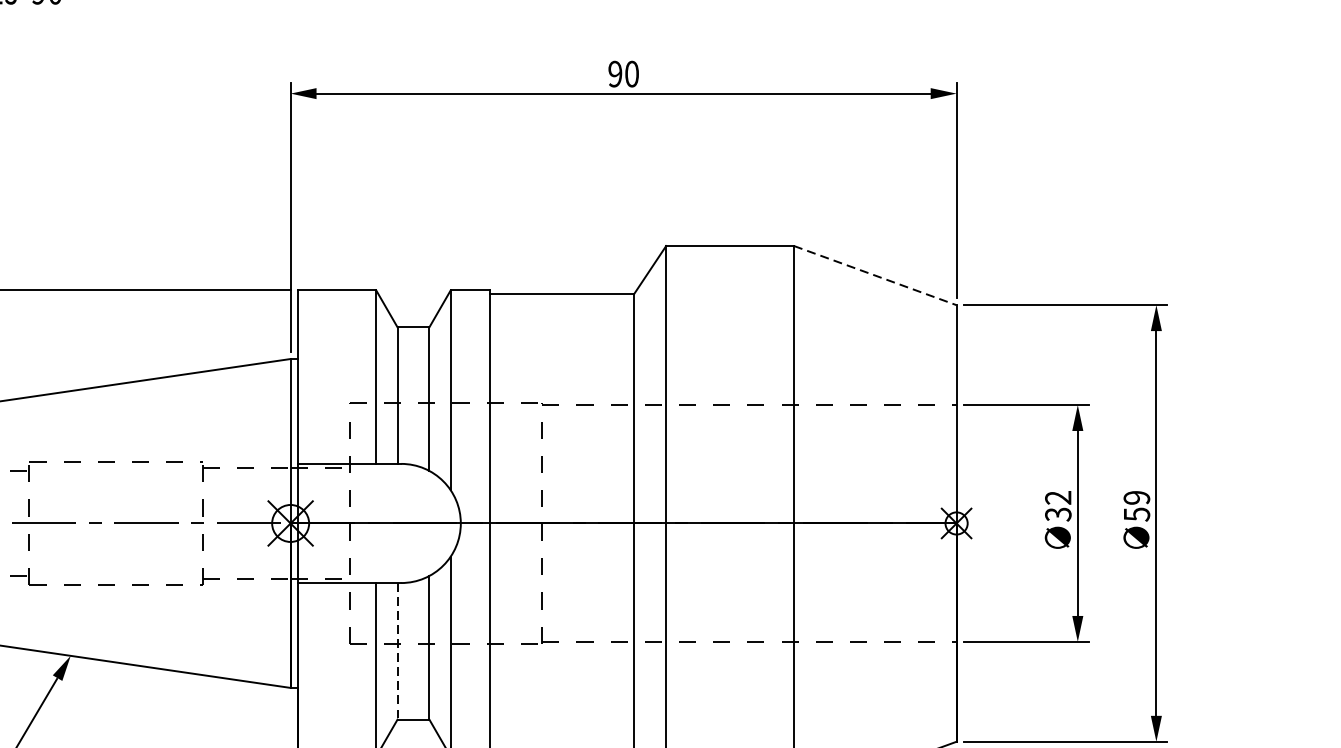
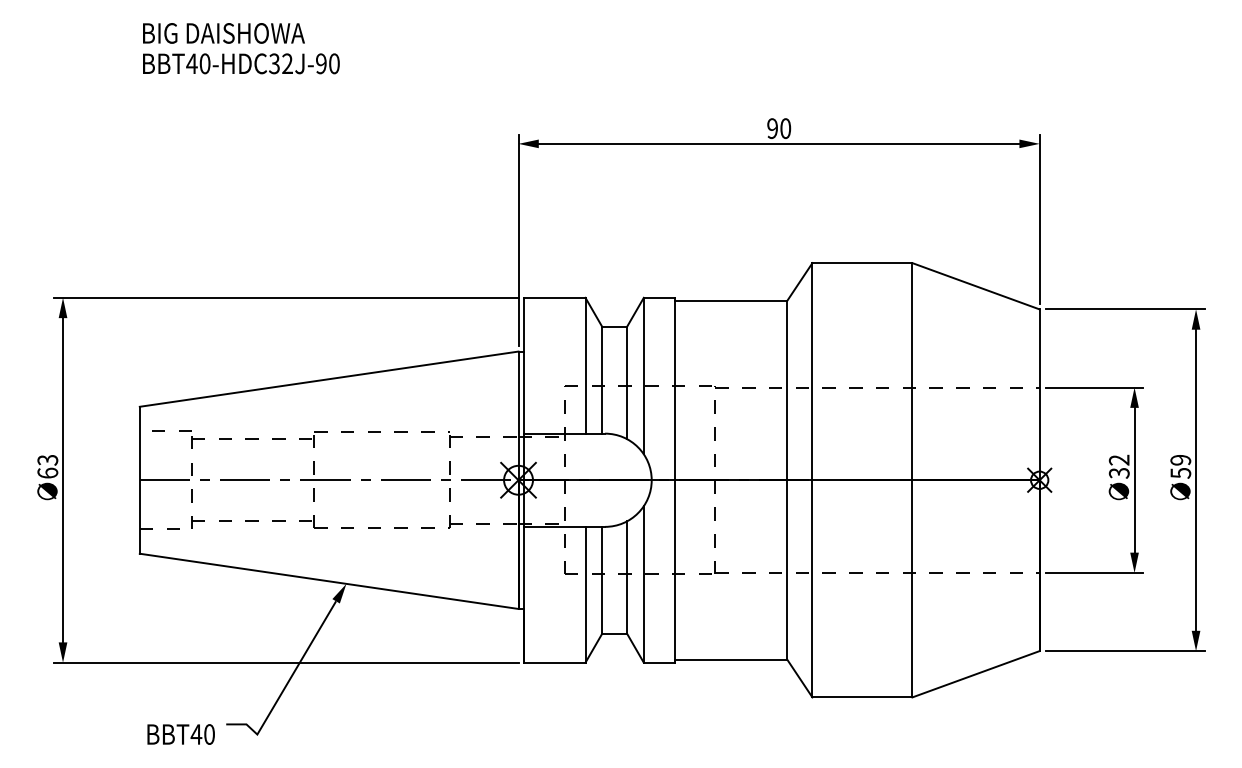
line: (875, 275) -> (976, 286), dashed -> solid
line: (397, 651) -> (602, 580), dashed -> solid

